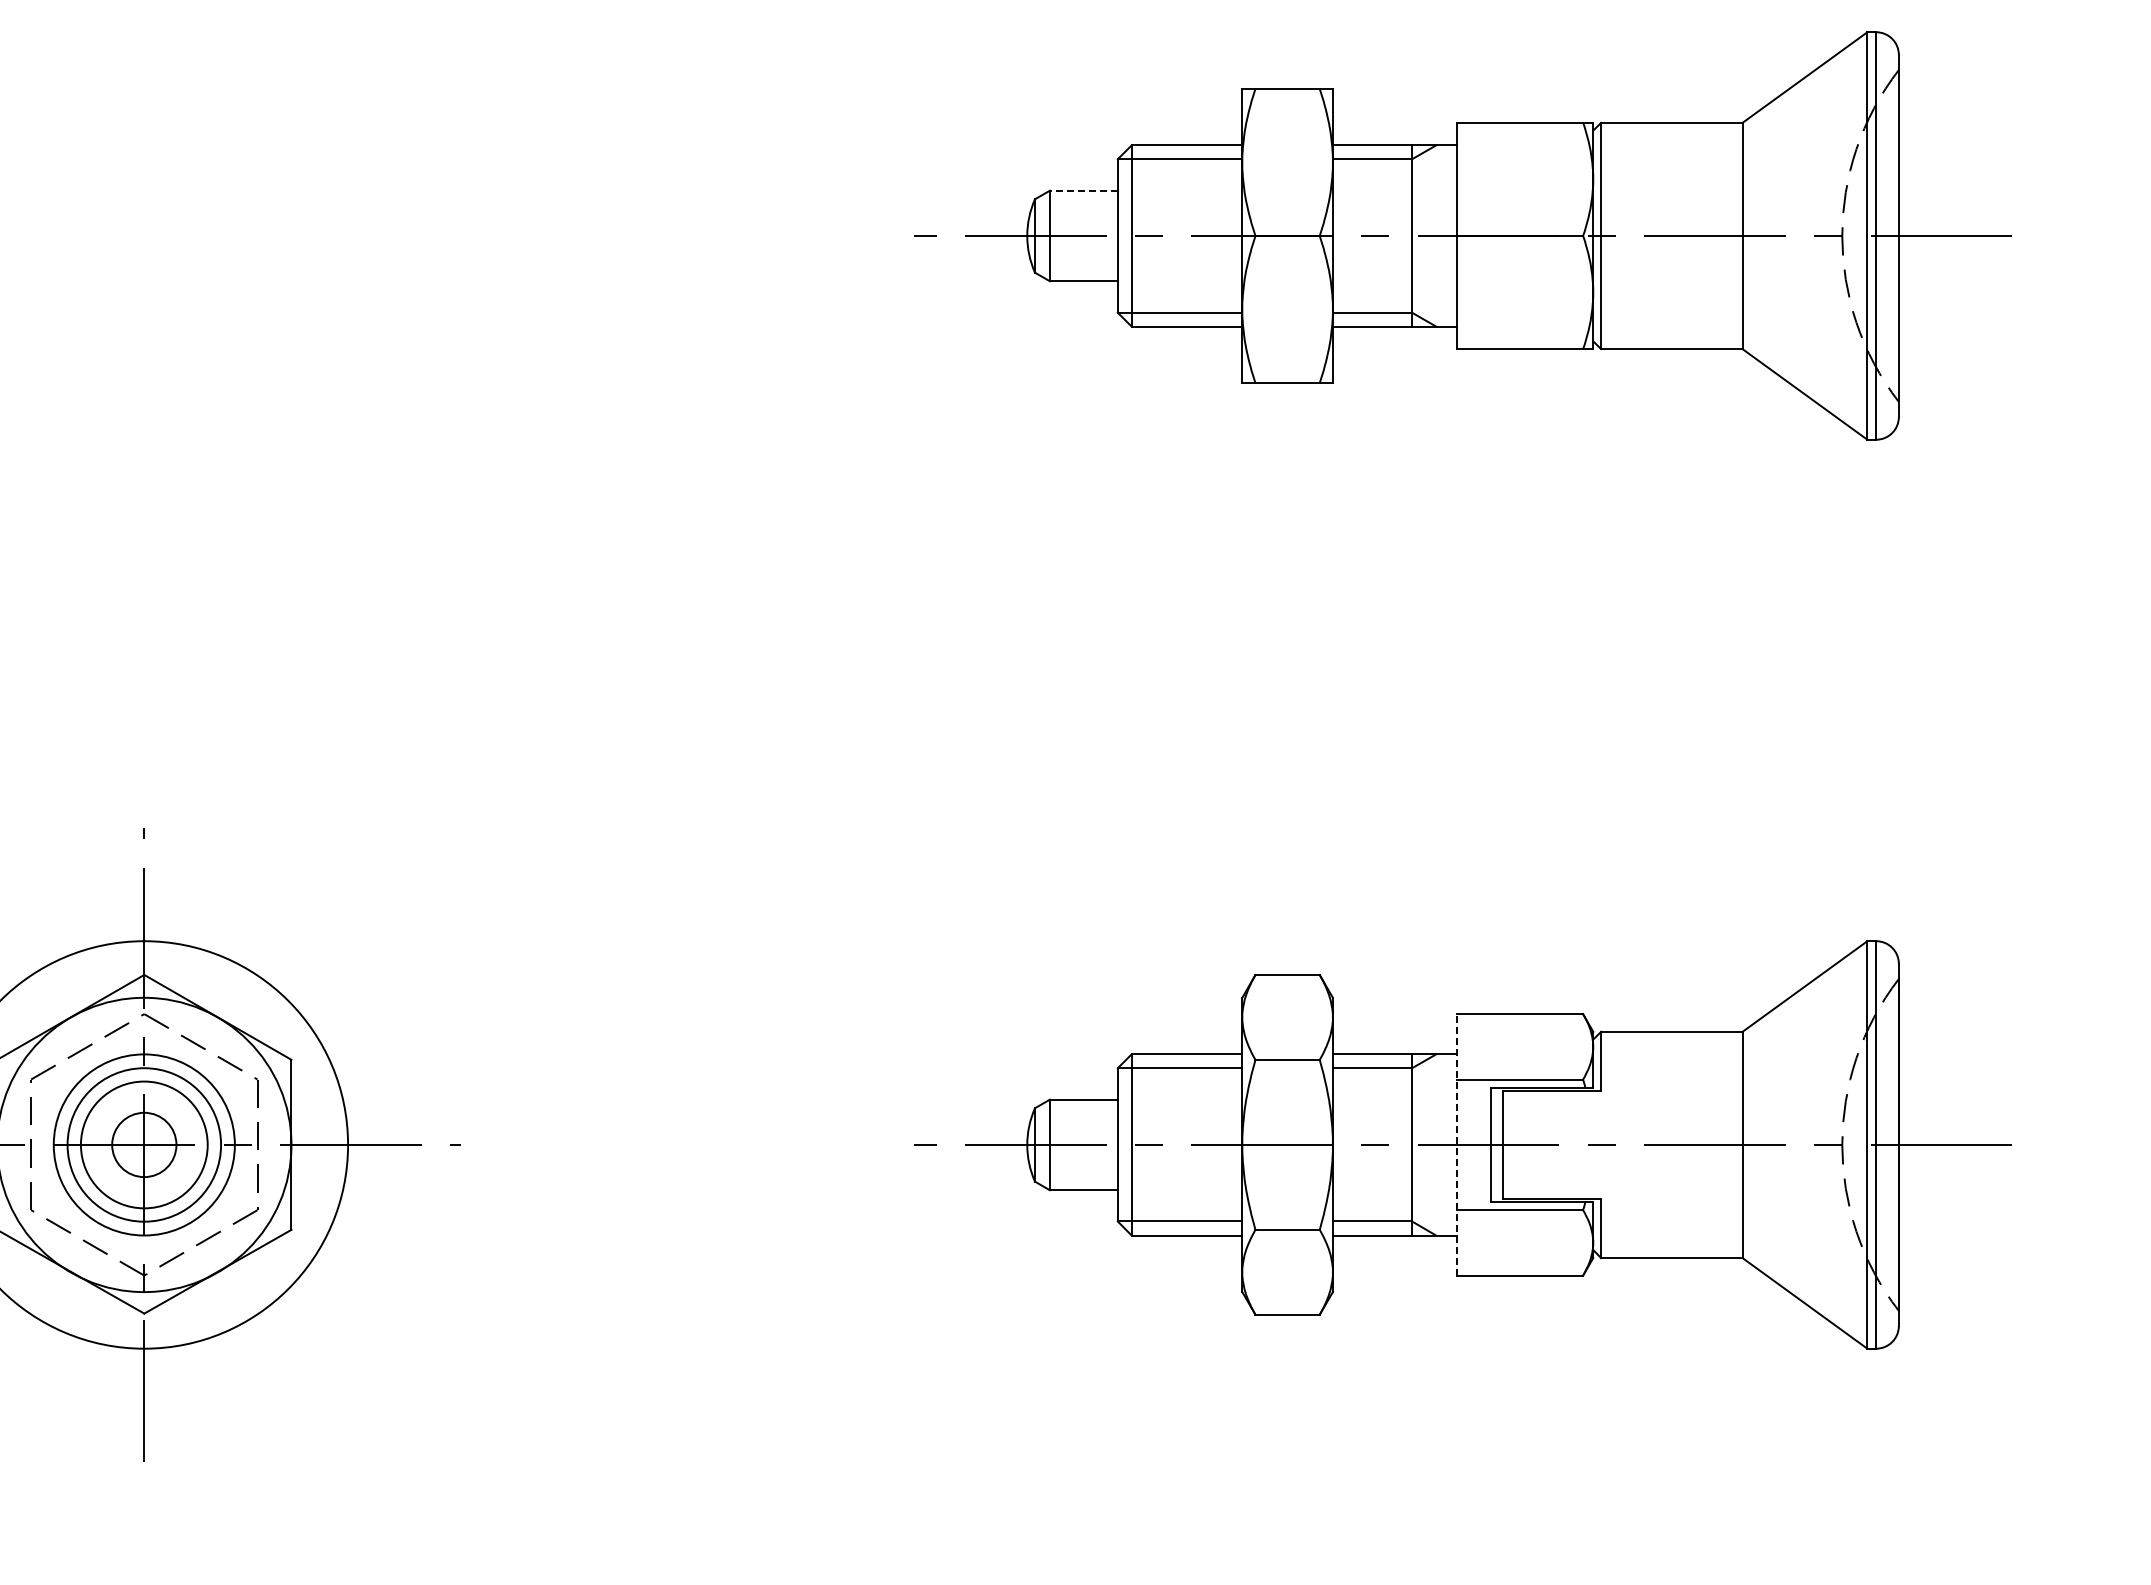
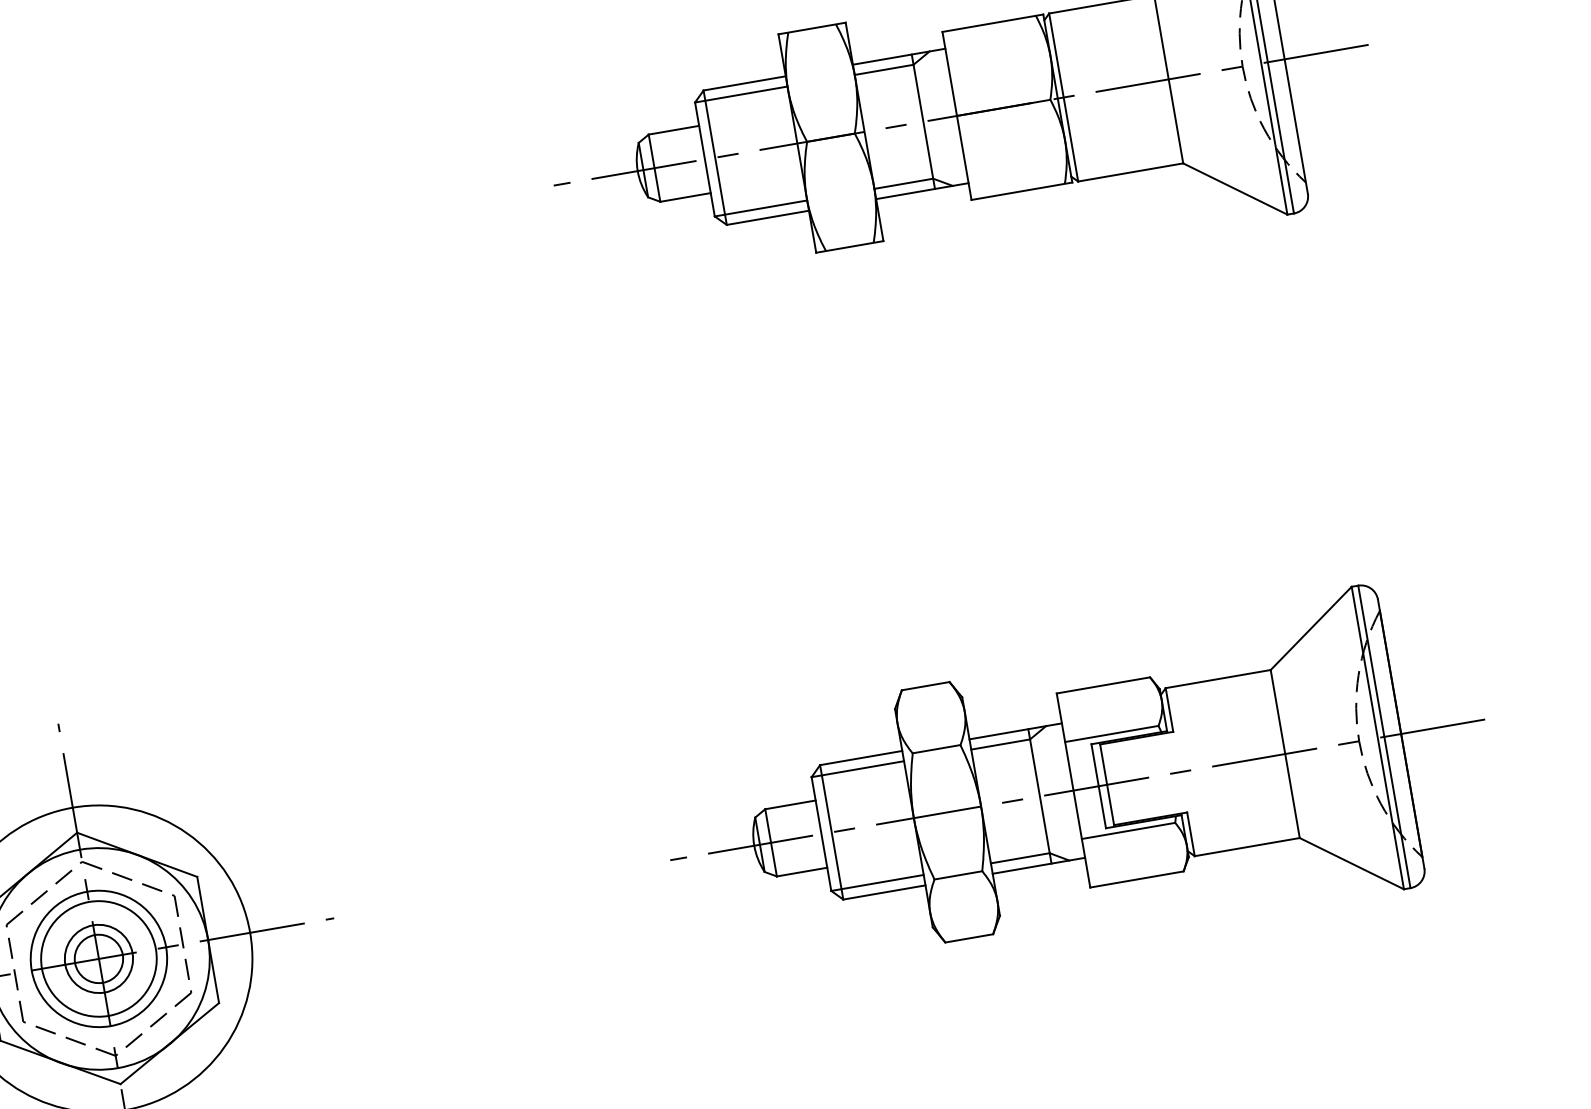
line: (1083, 190) -> (673, 130), dashed -> solid
circle: (144, 1144) -> (99, 958), size x0.71
line: (1457, 1144) -> (1073, 790), dashed -> solid

